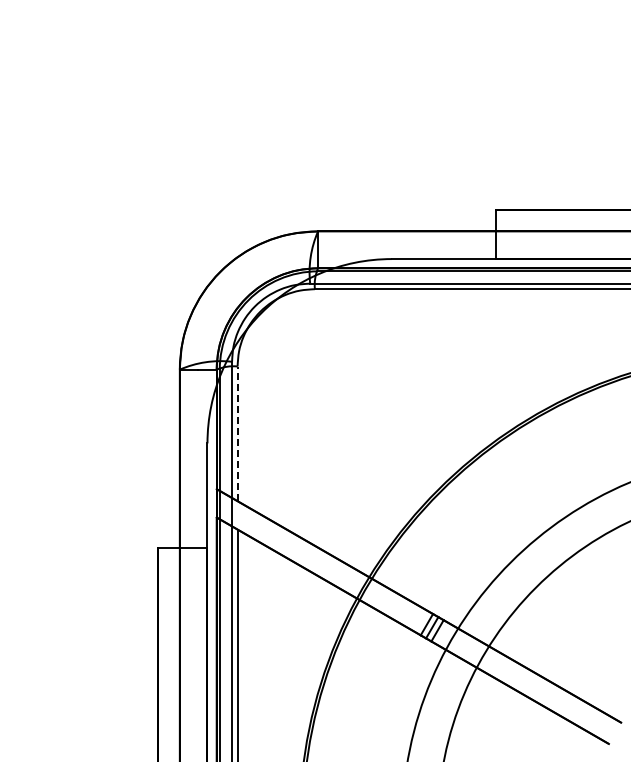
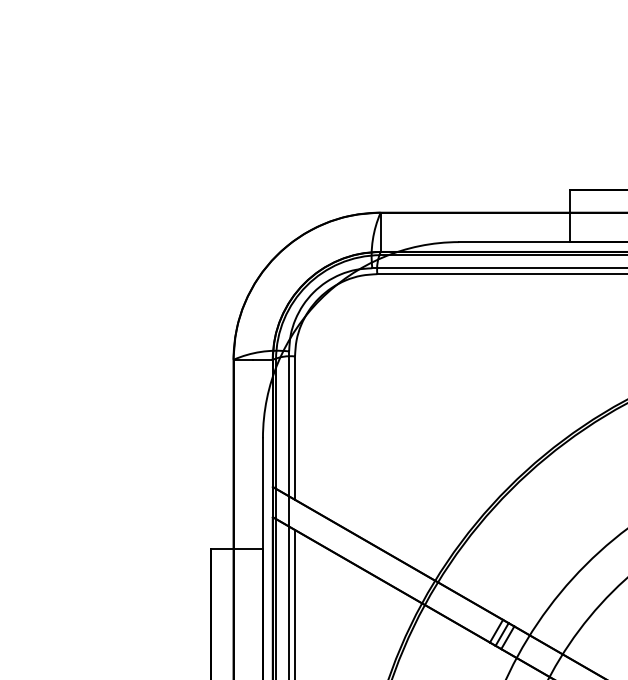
line: (237, 433) -> (294, 427), dashed -> solid

